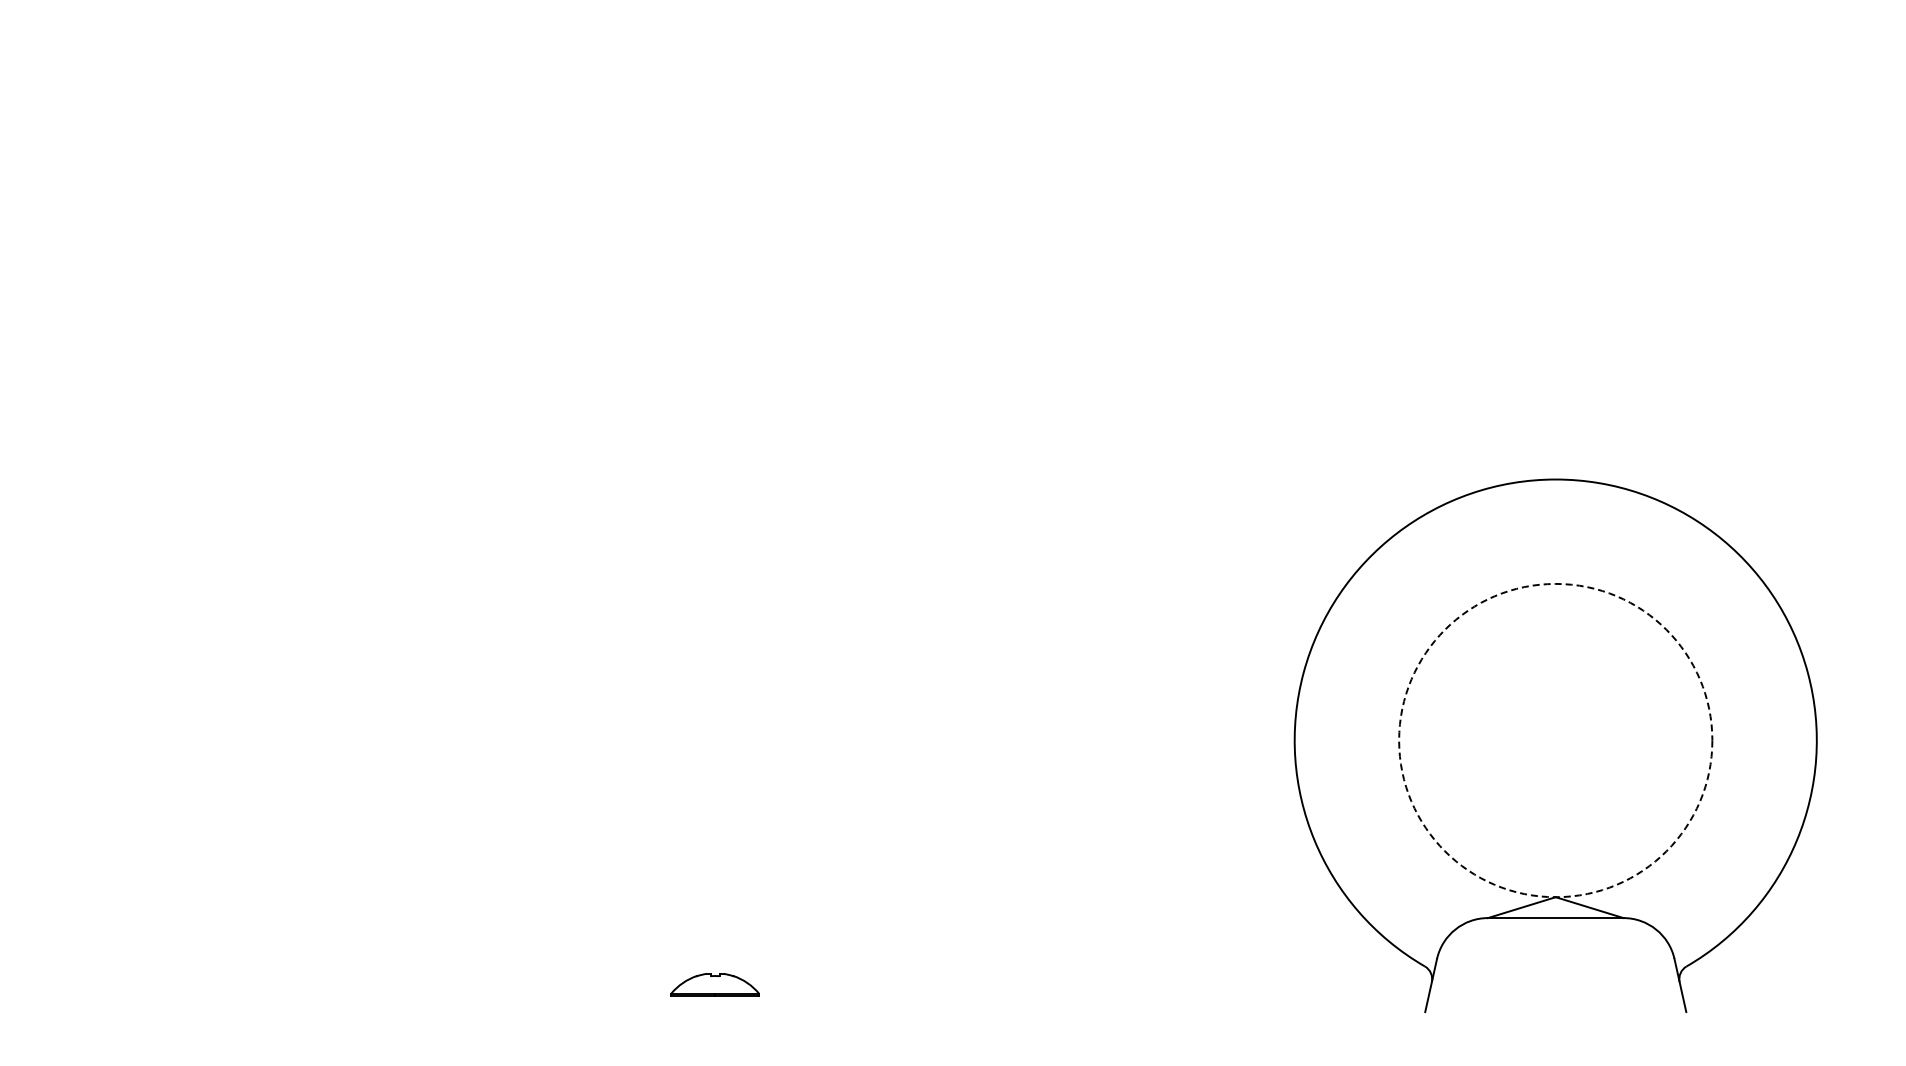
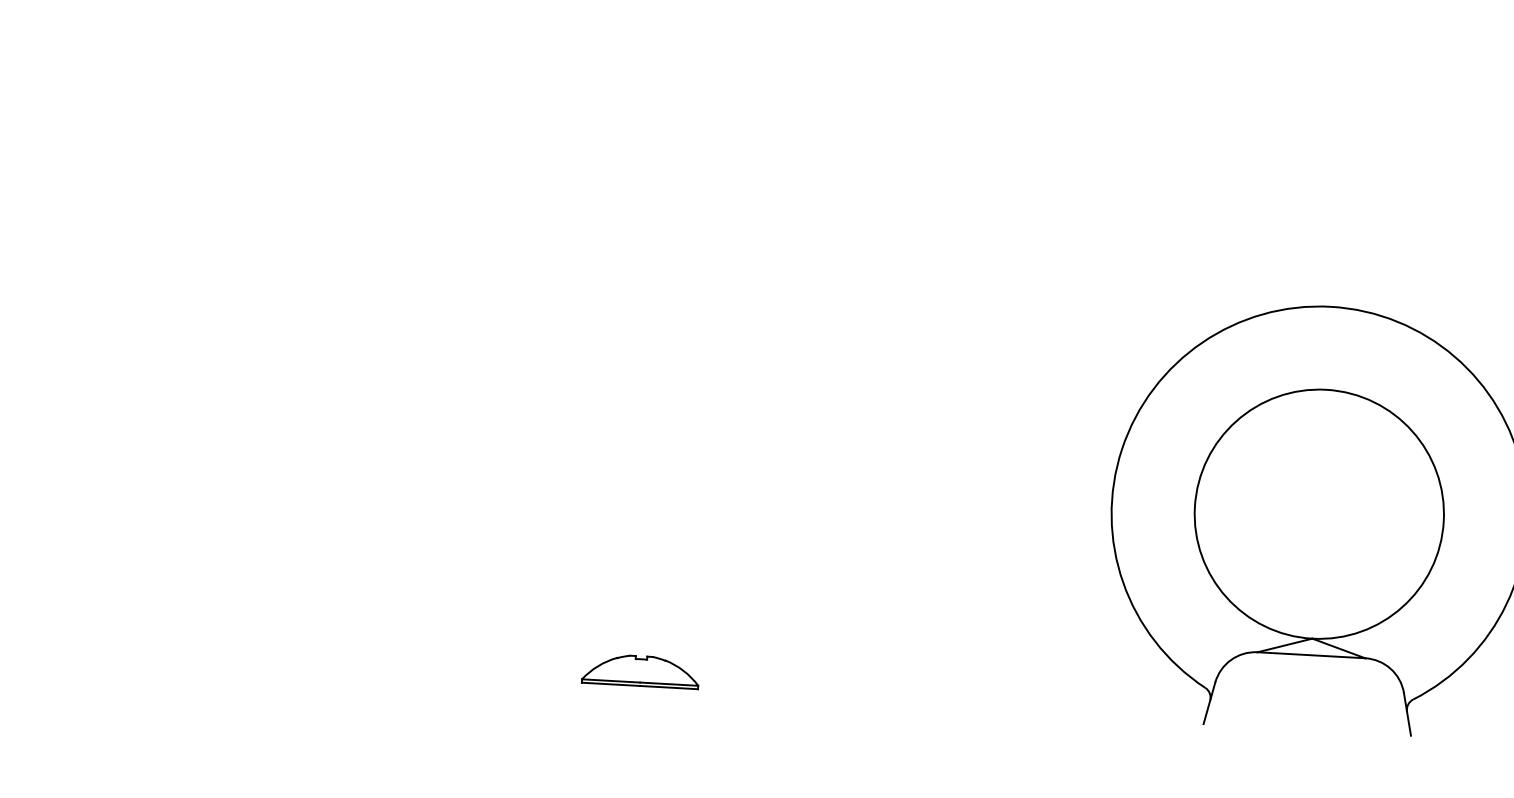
circle: (1555, 740) -> (1319, 514), dashed -> solid
part: (714, 984) -> (640, 670), size x1.67

